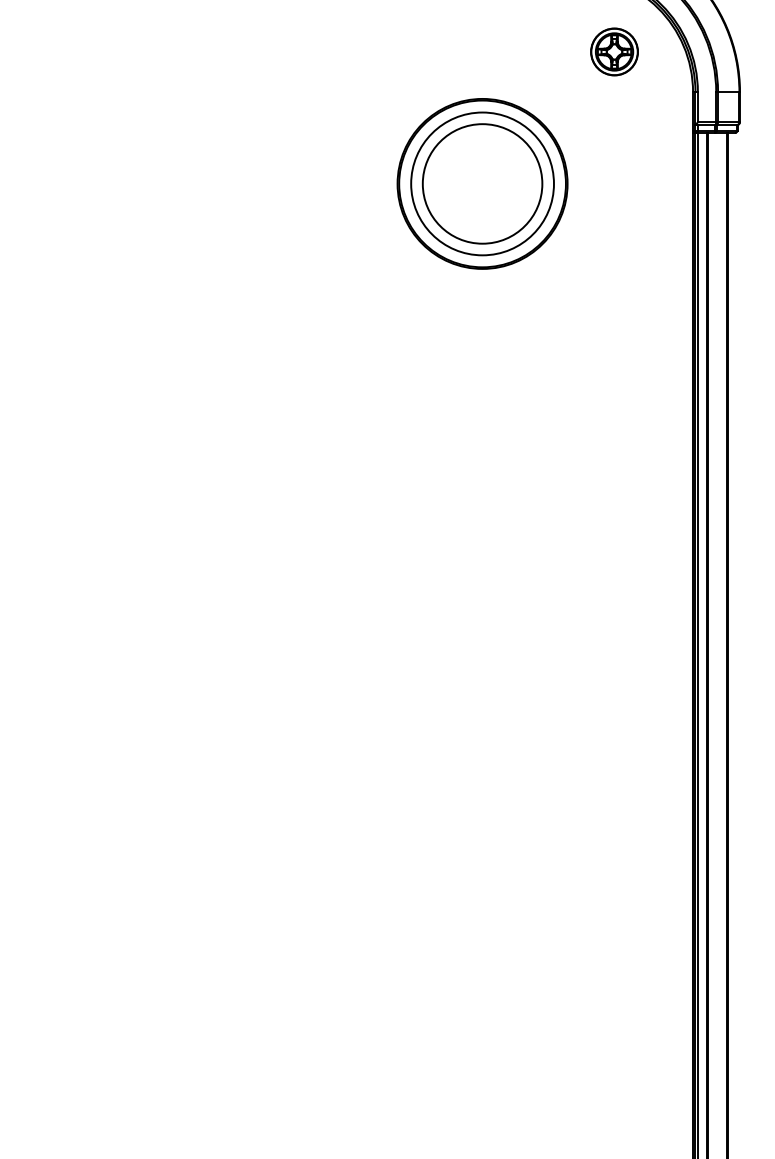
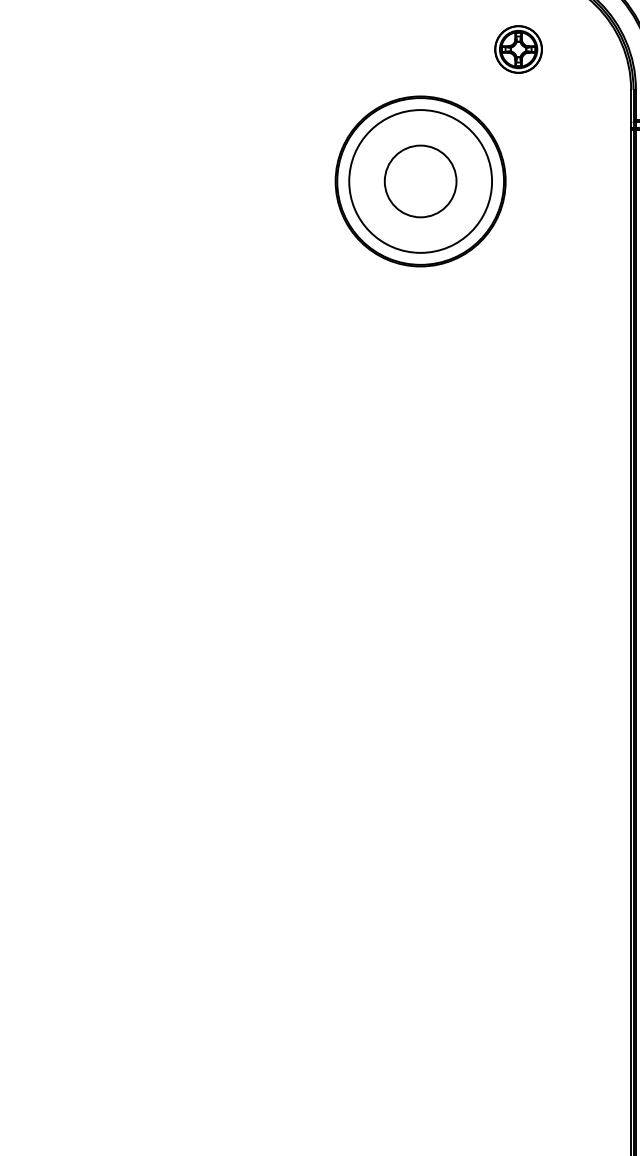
part: (614, 51) -> (518, 49), moved
circle: (482, 183) -> (420, 181), size x0.6

